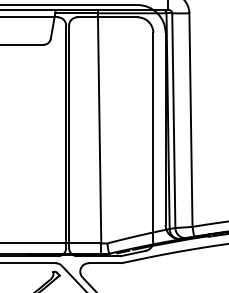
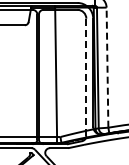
line: (190, 119) -> (107, 67), solid -> dashed
line: (153, 137) -> (86, 77), solid -> dashed

